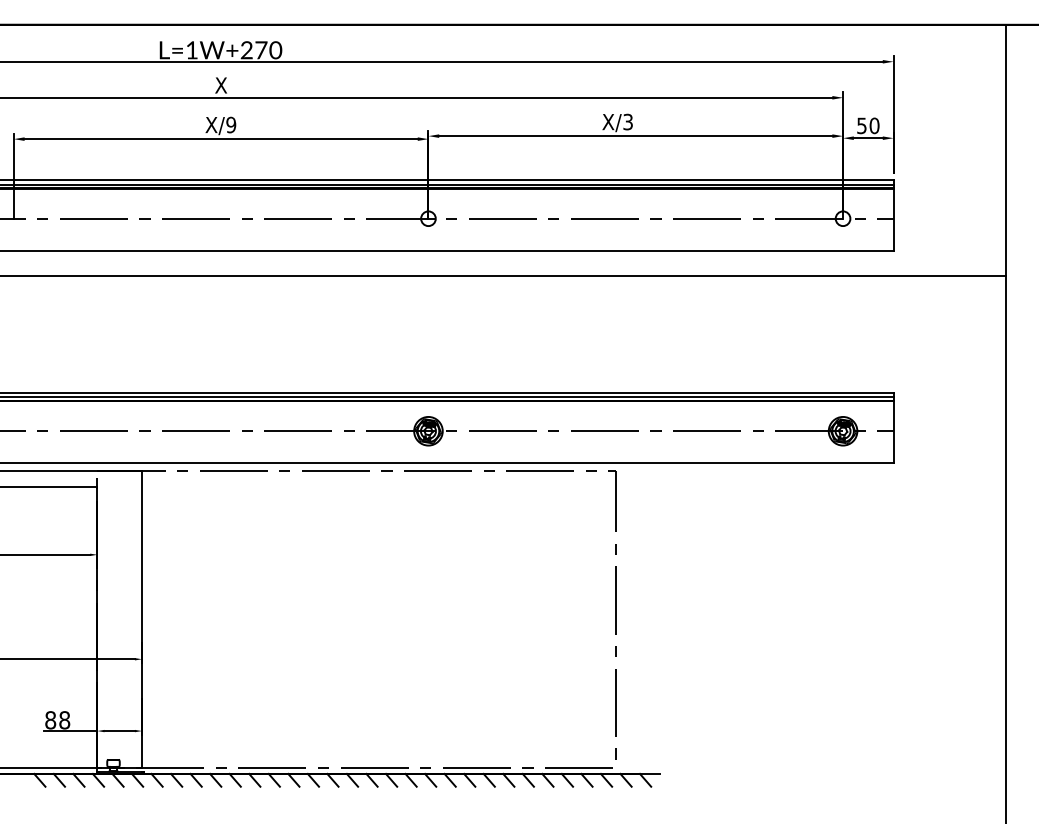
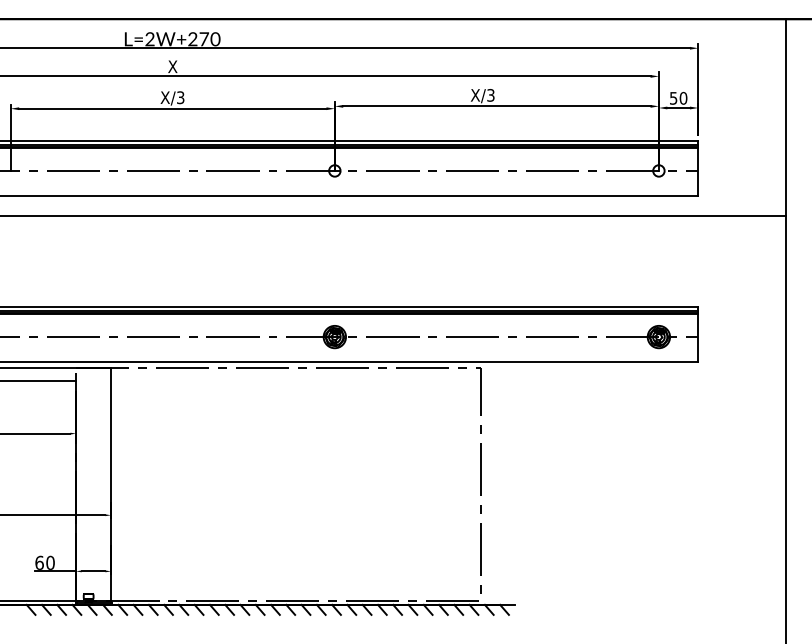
text: (191, 50) -> (149, 39), L=1W+270 -> L=2W+270
text: (230, 124) -> (180, 97), X/9 -> X/3
text: (56, 719) -> (44, 562), 88 -> 60

